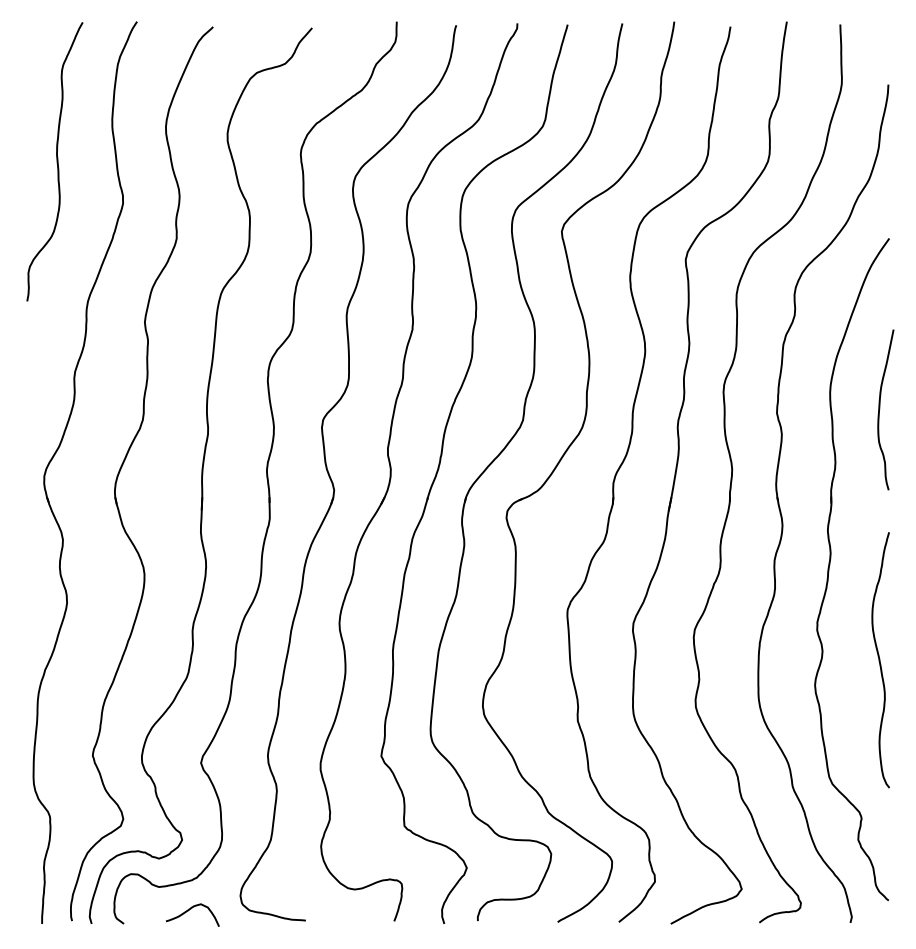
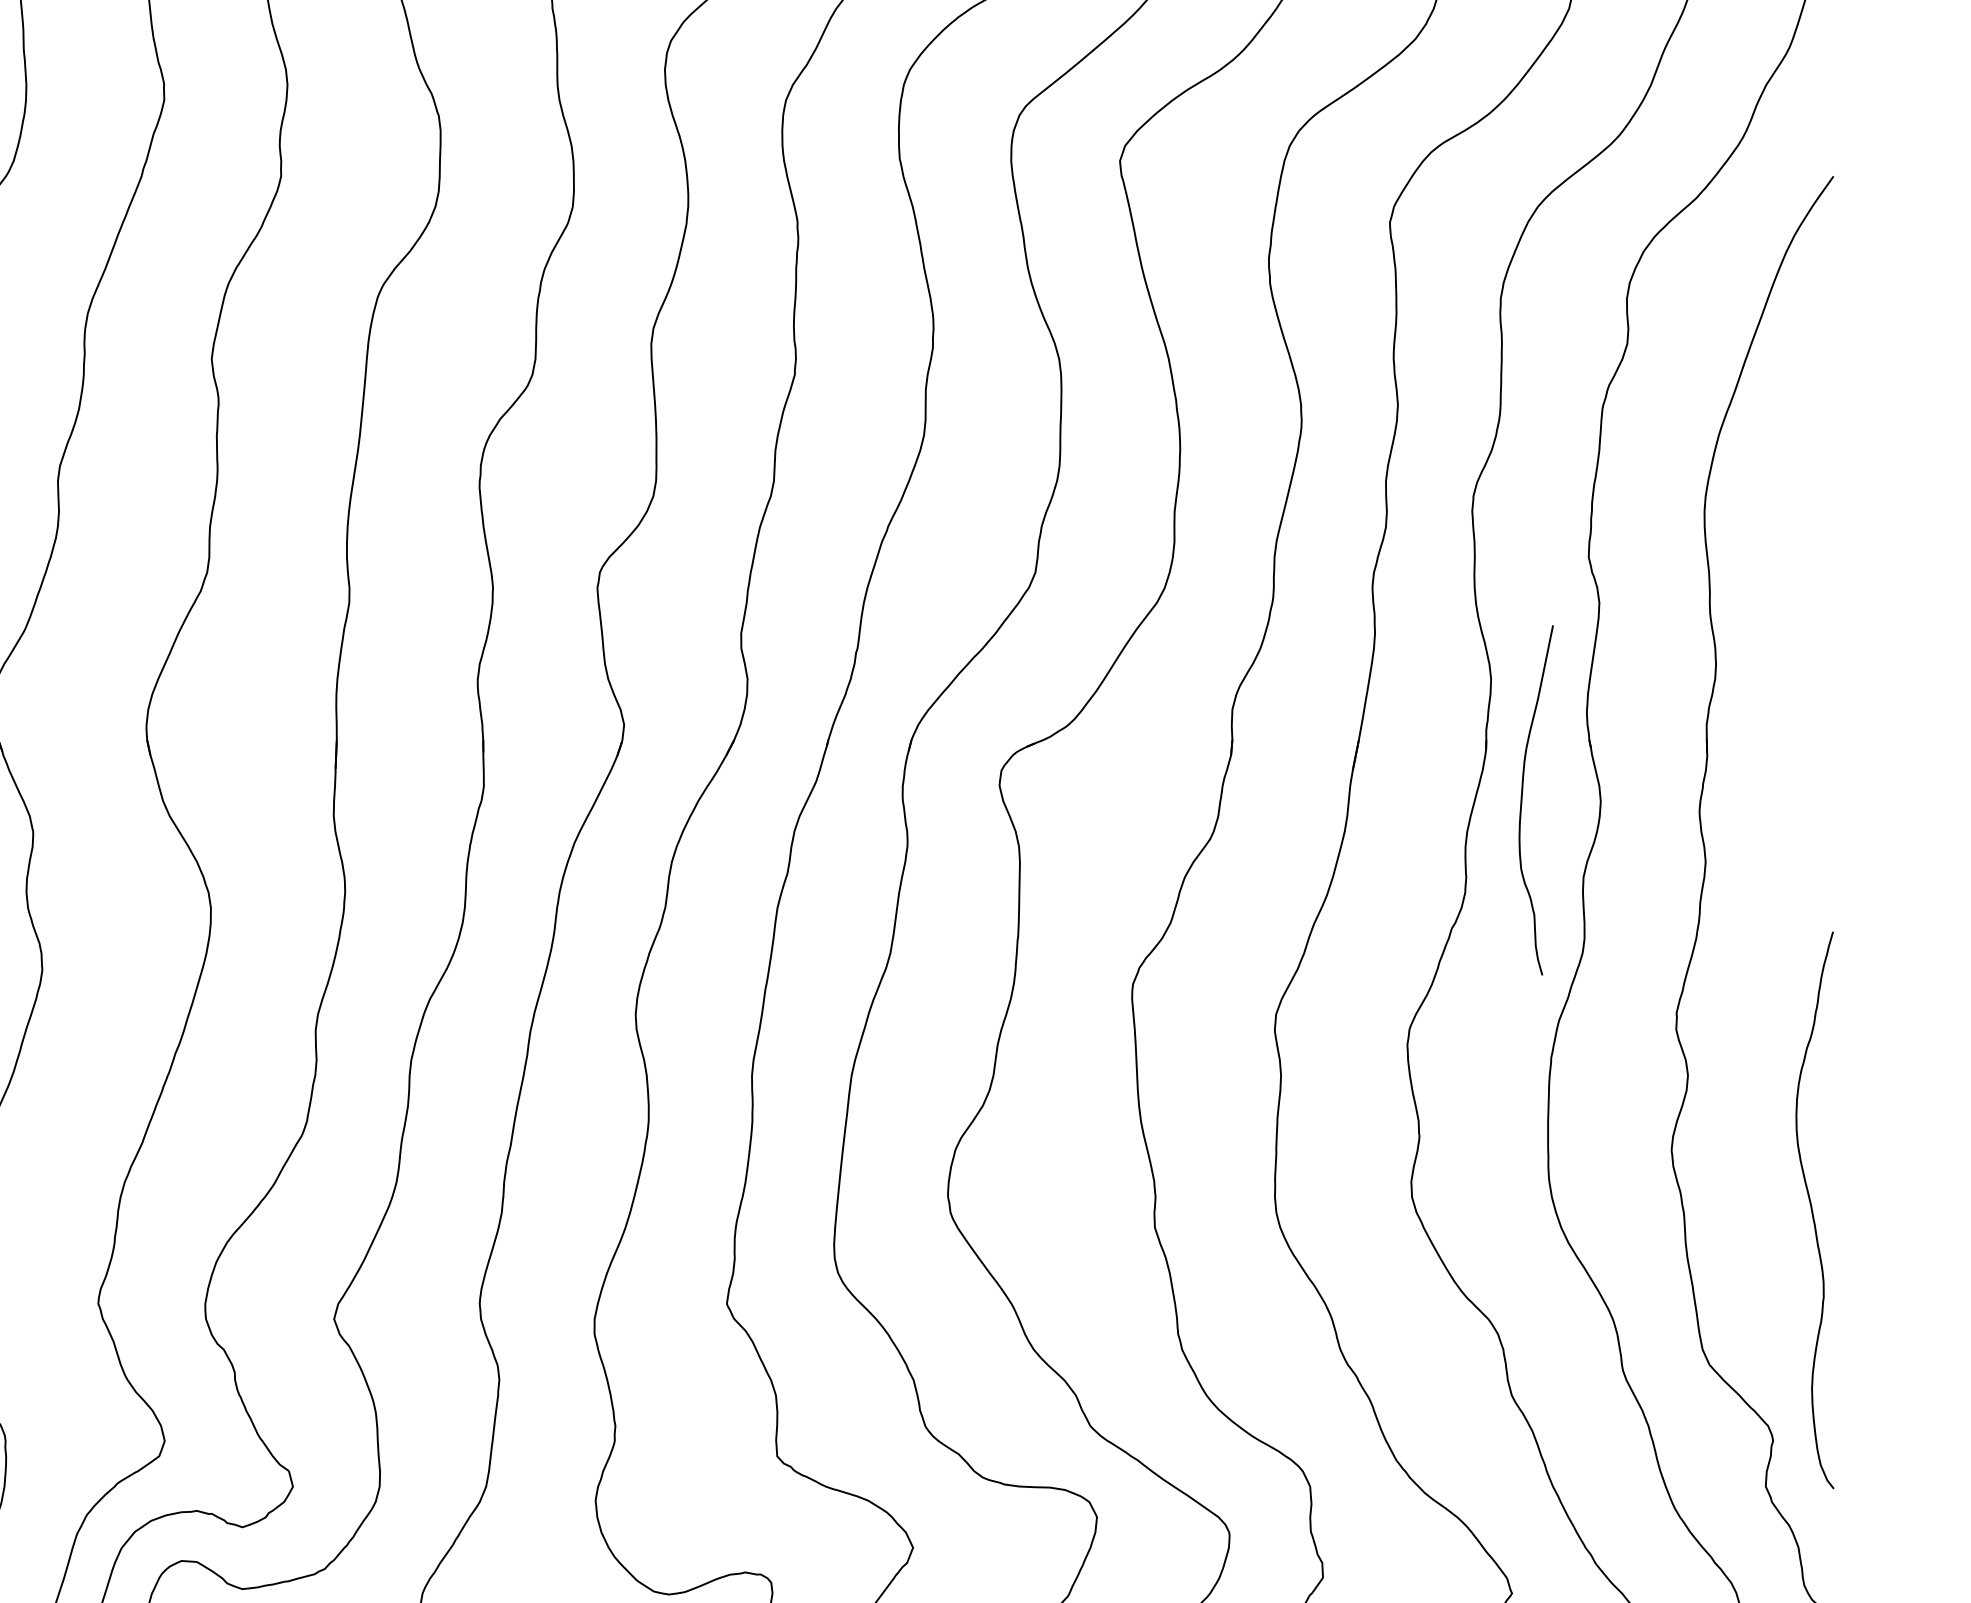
curve: (880, 409) -> (1524, 799), moved
curve: (880, 660) -> (1814, 1211), moved

